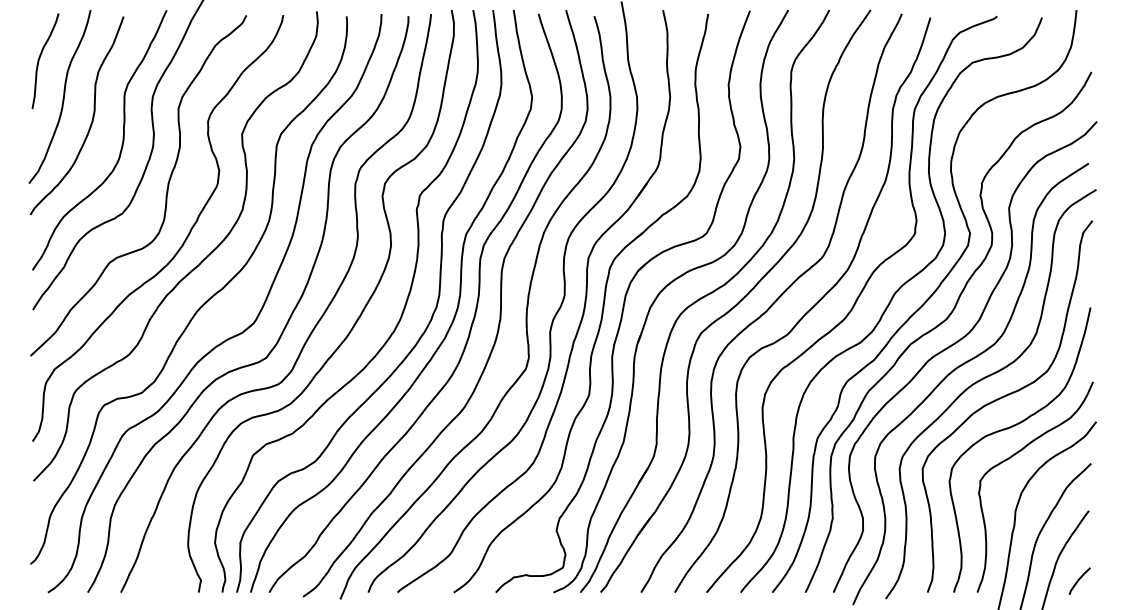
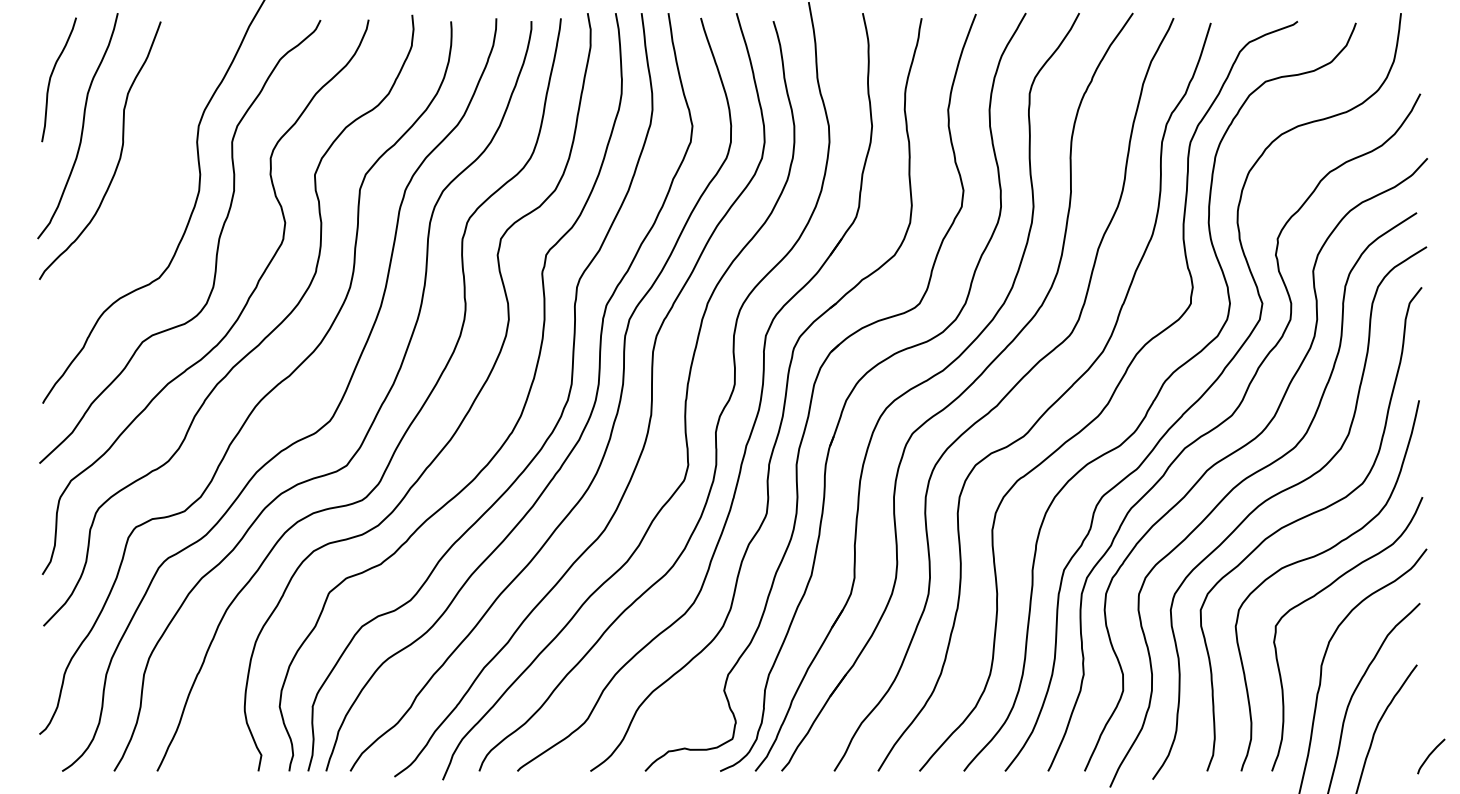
curve: (121, 144) -> (157, 188), removed
curve: (1079, 580) -> (1430, 755), moved

